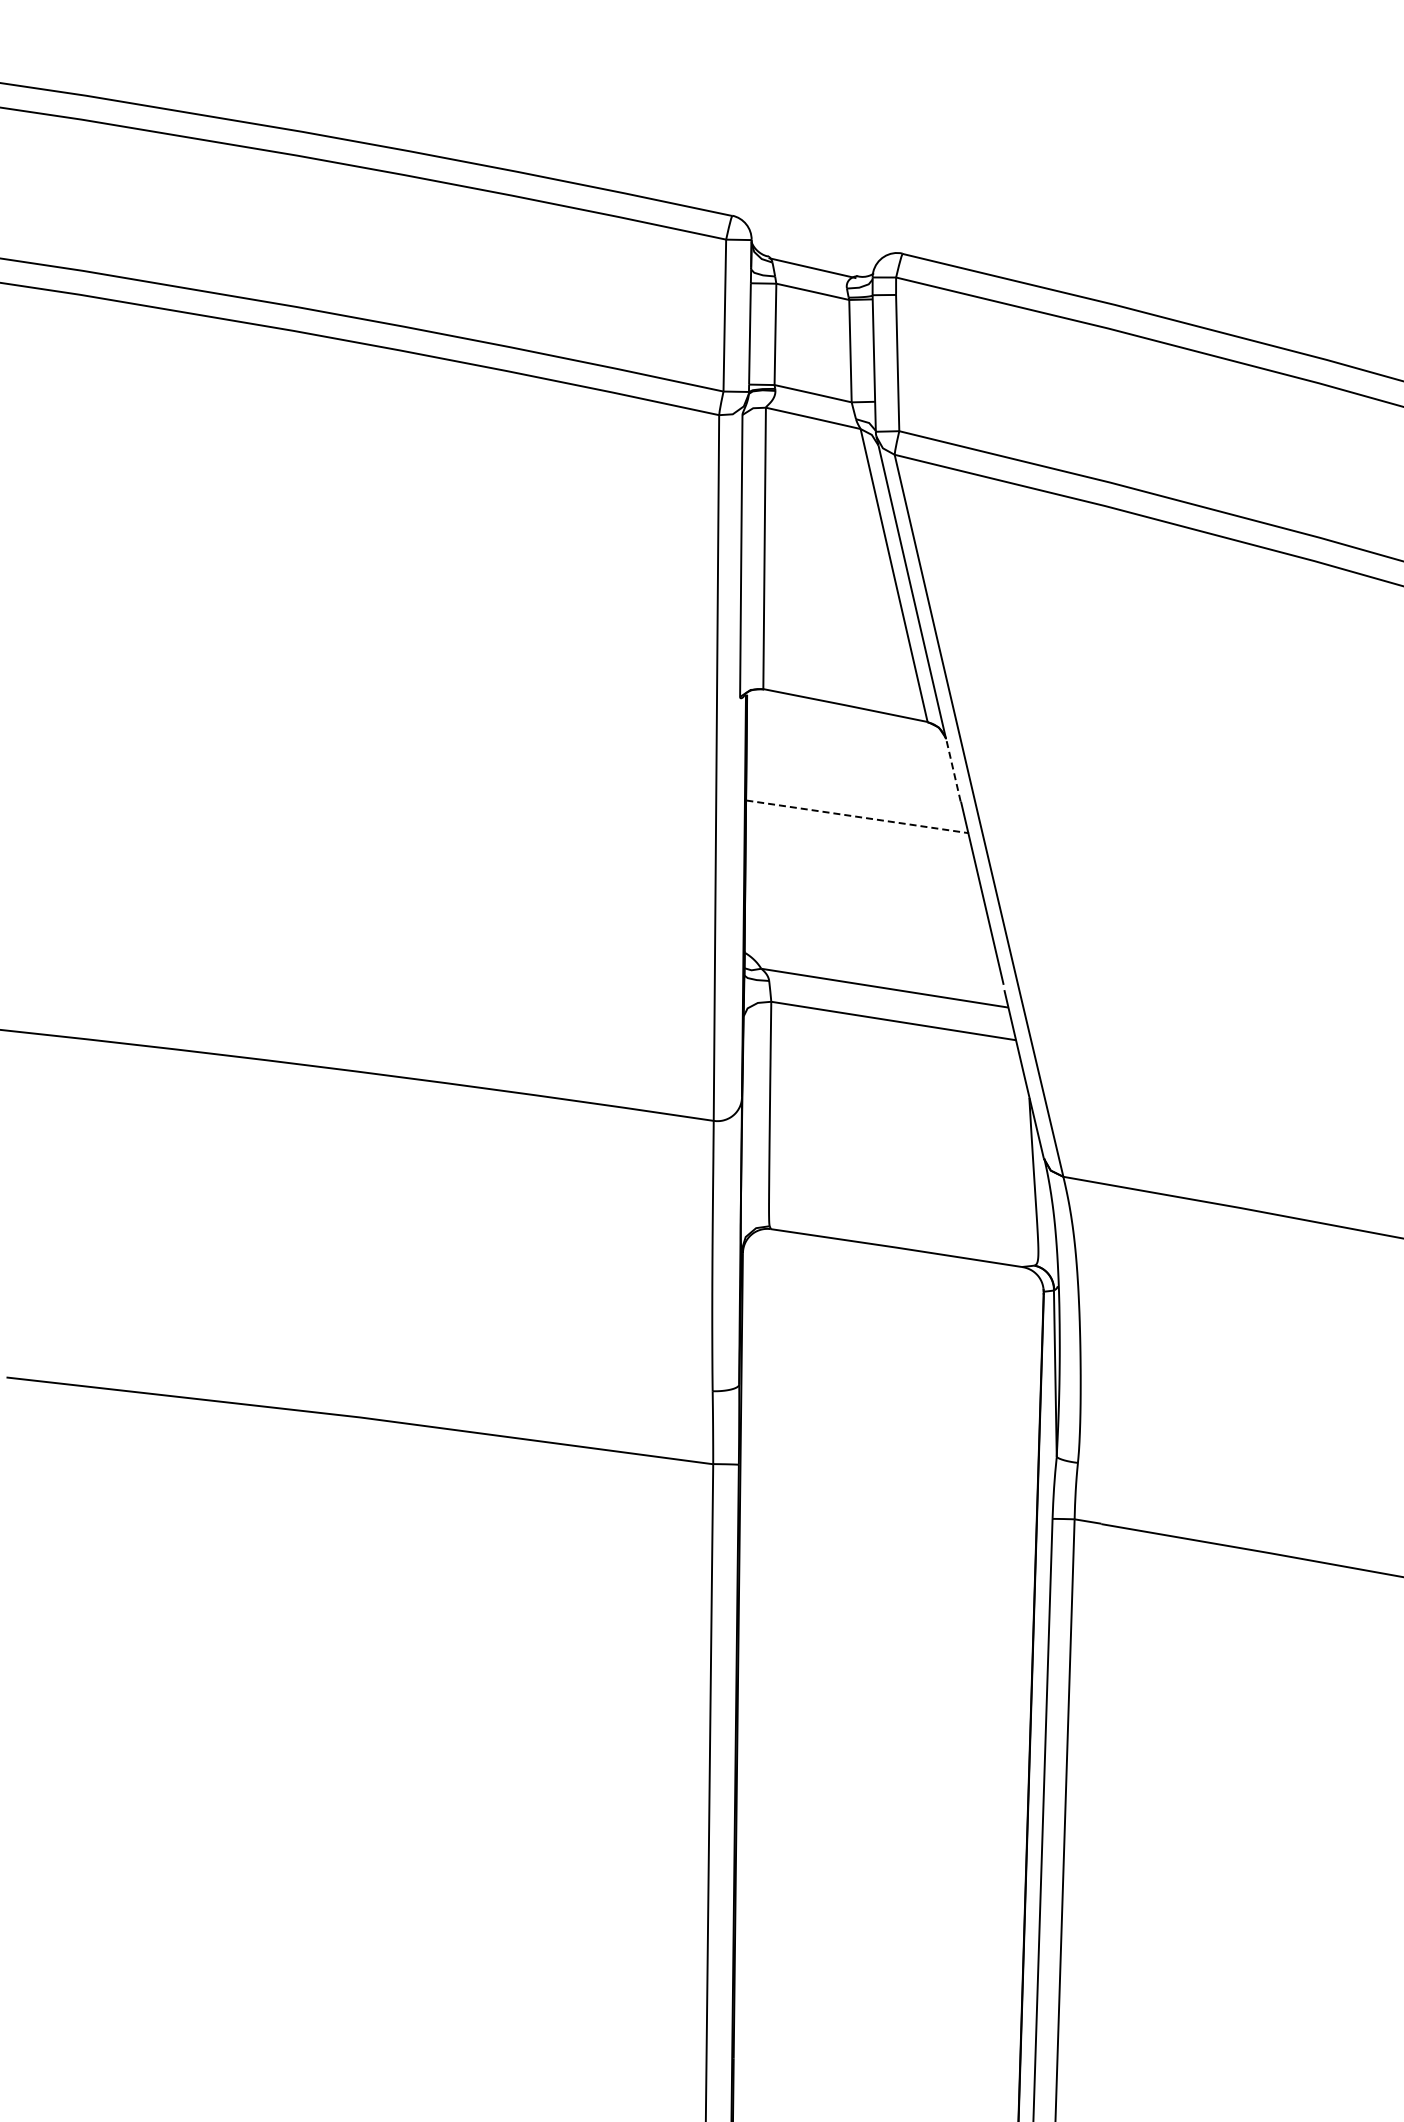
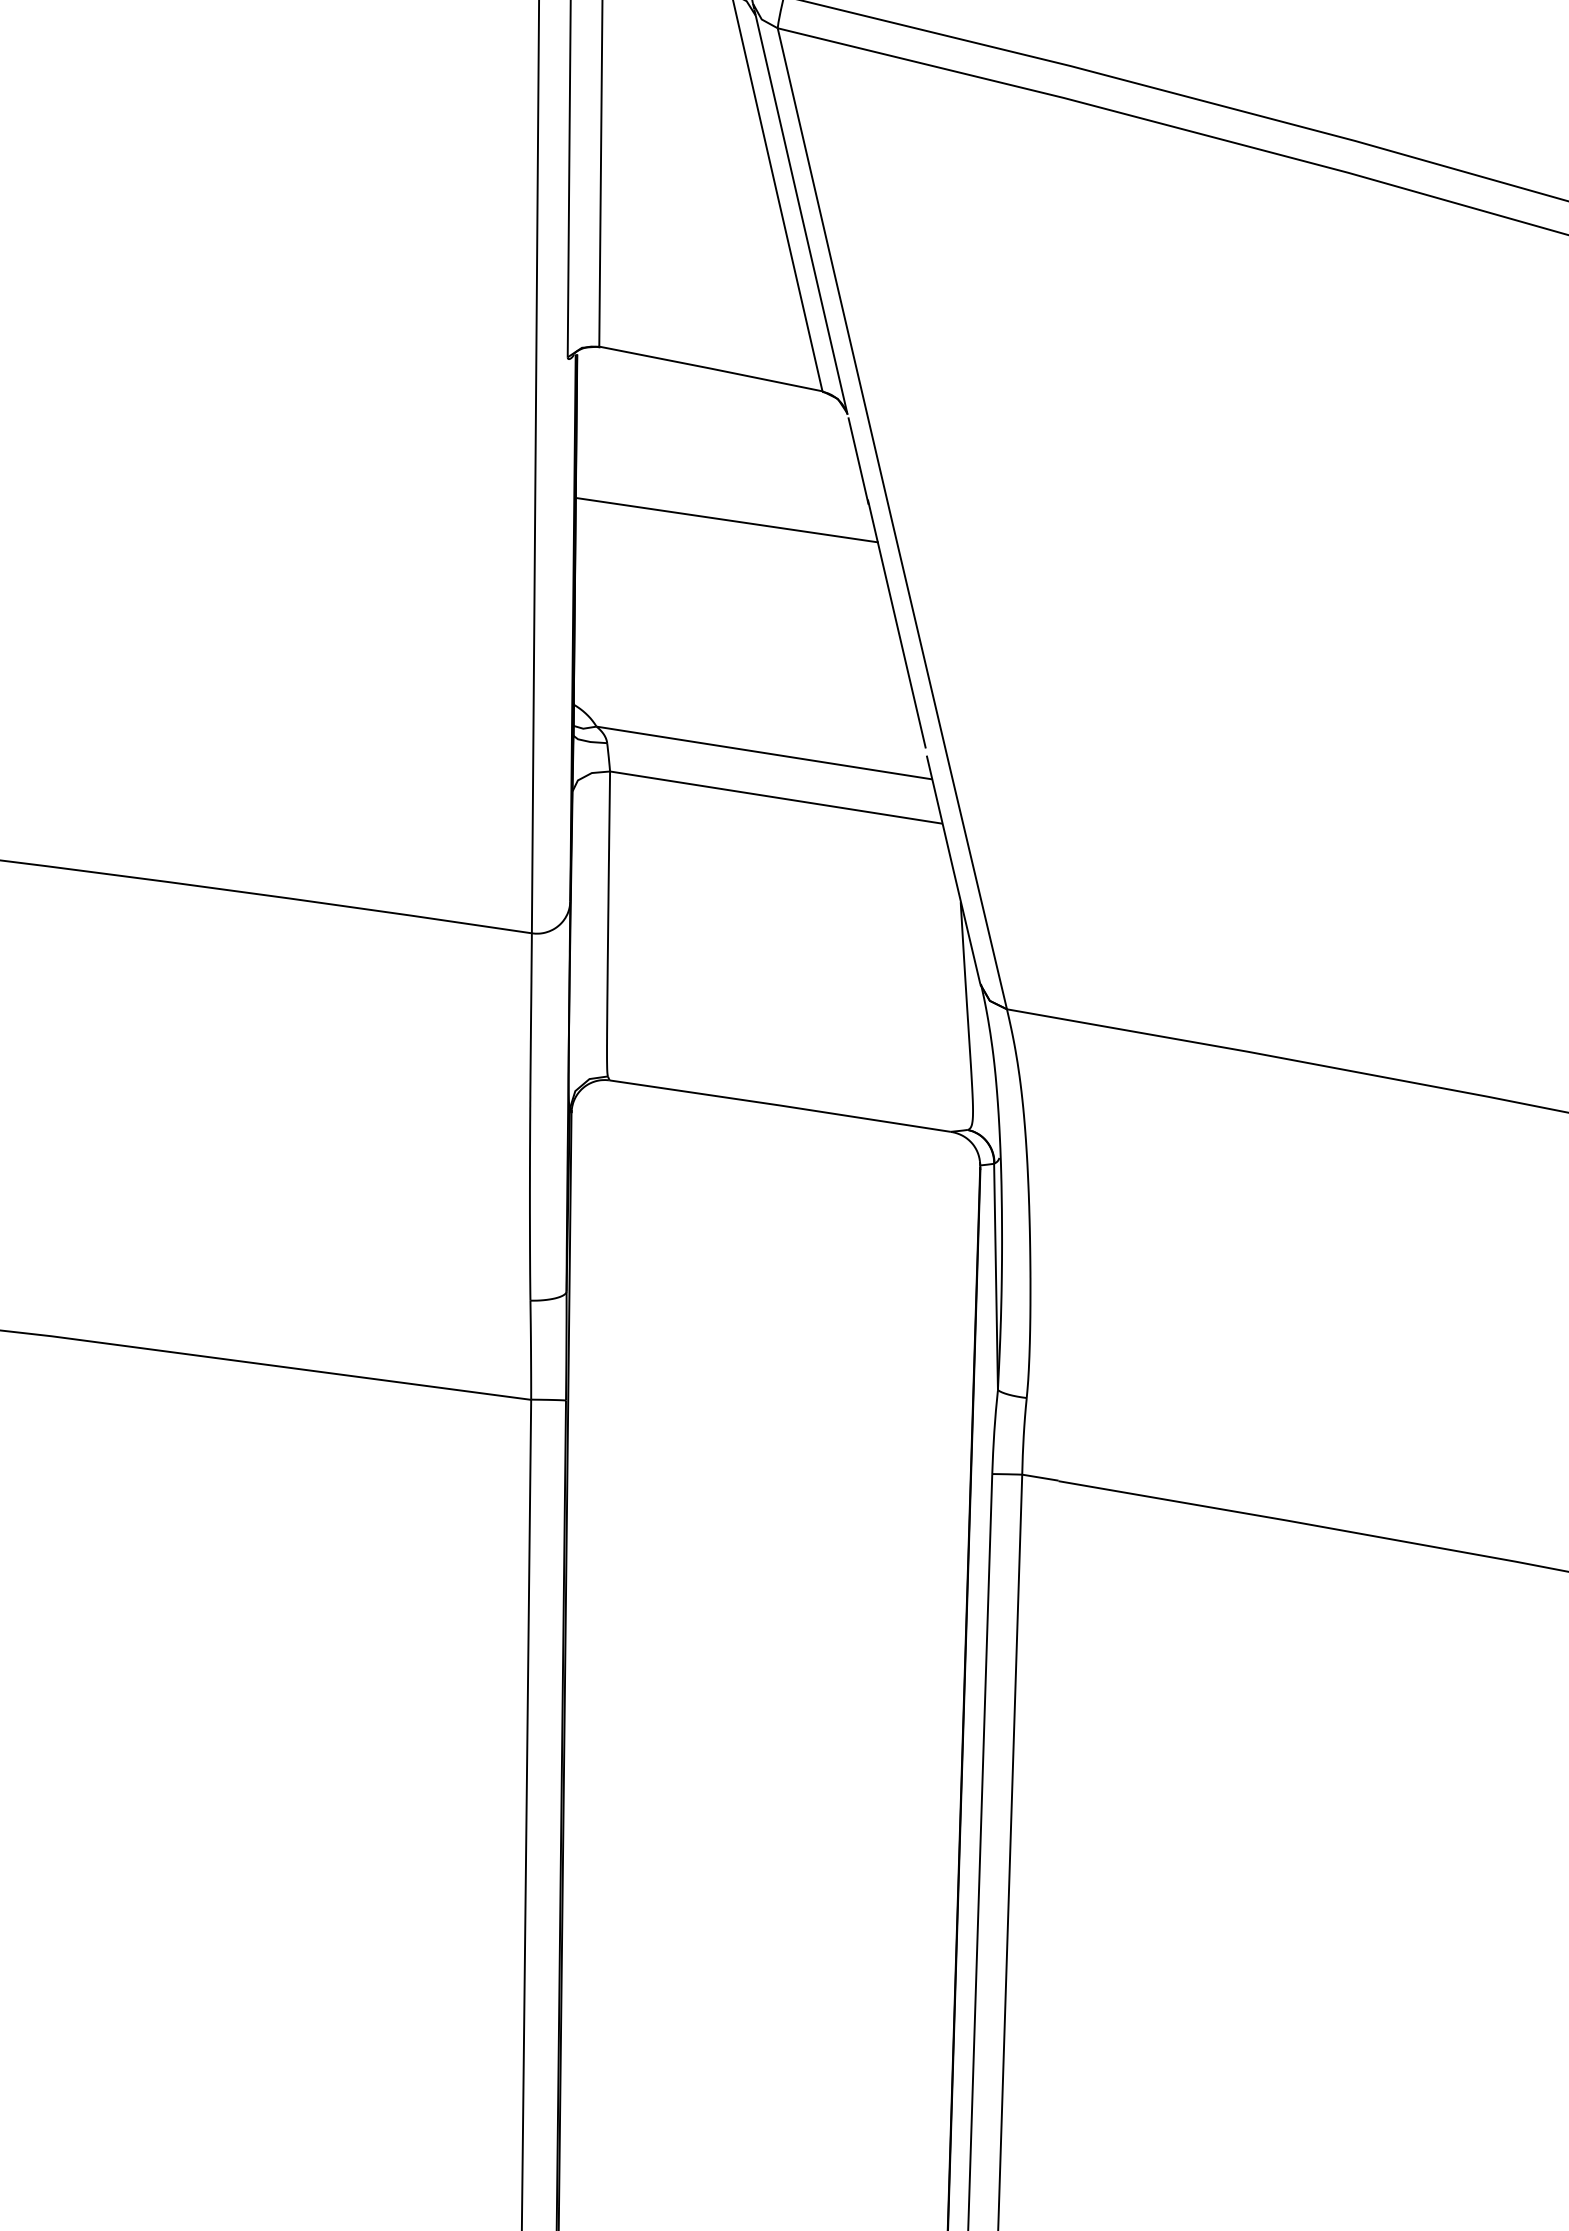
line: (954, 773) -> (859, 461), dashed -> solid
line: (857, 816) -> (727, 519), dashed -> solid

